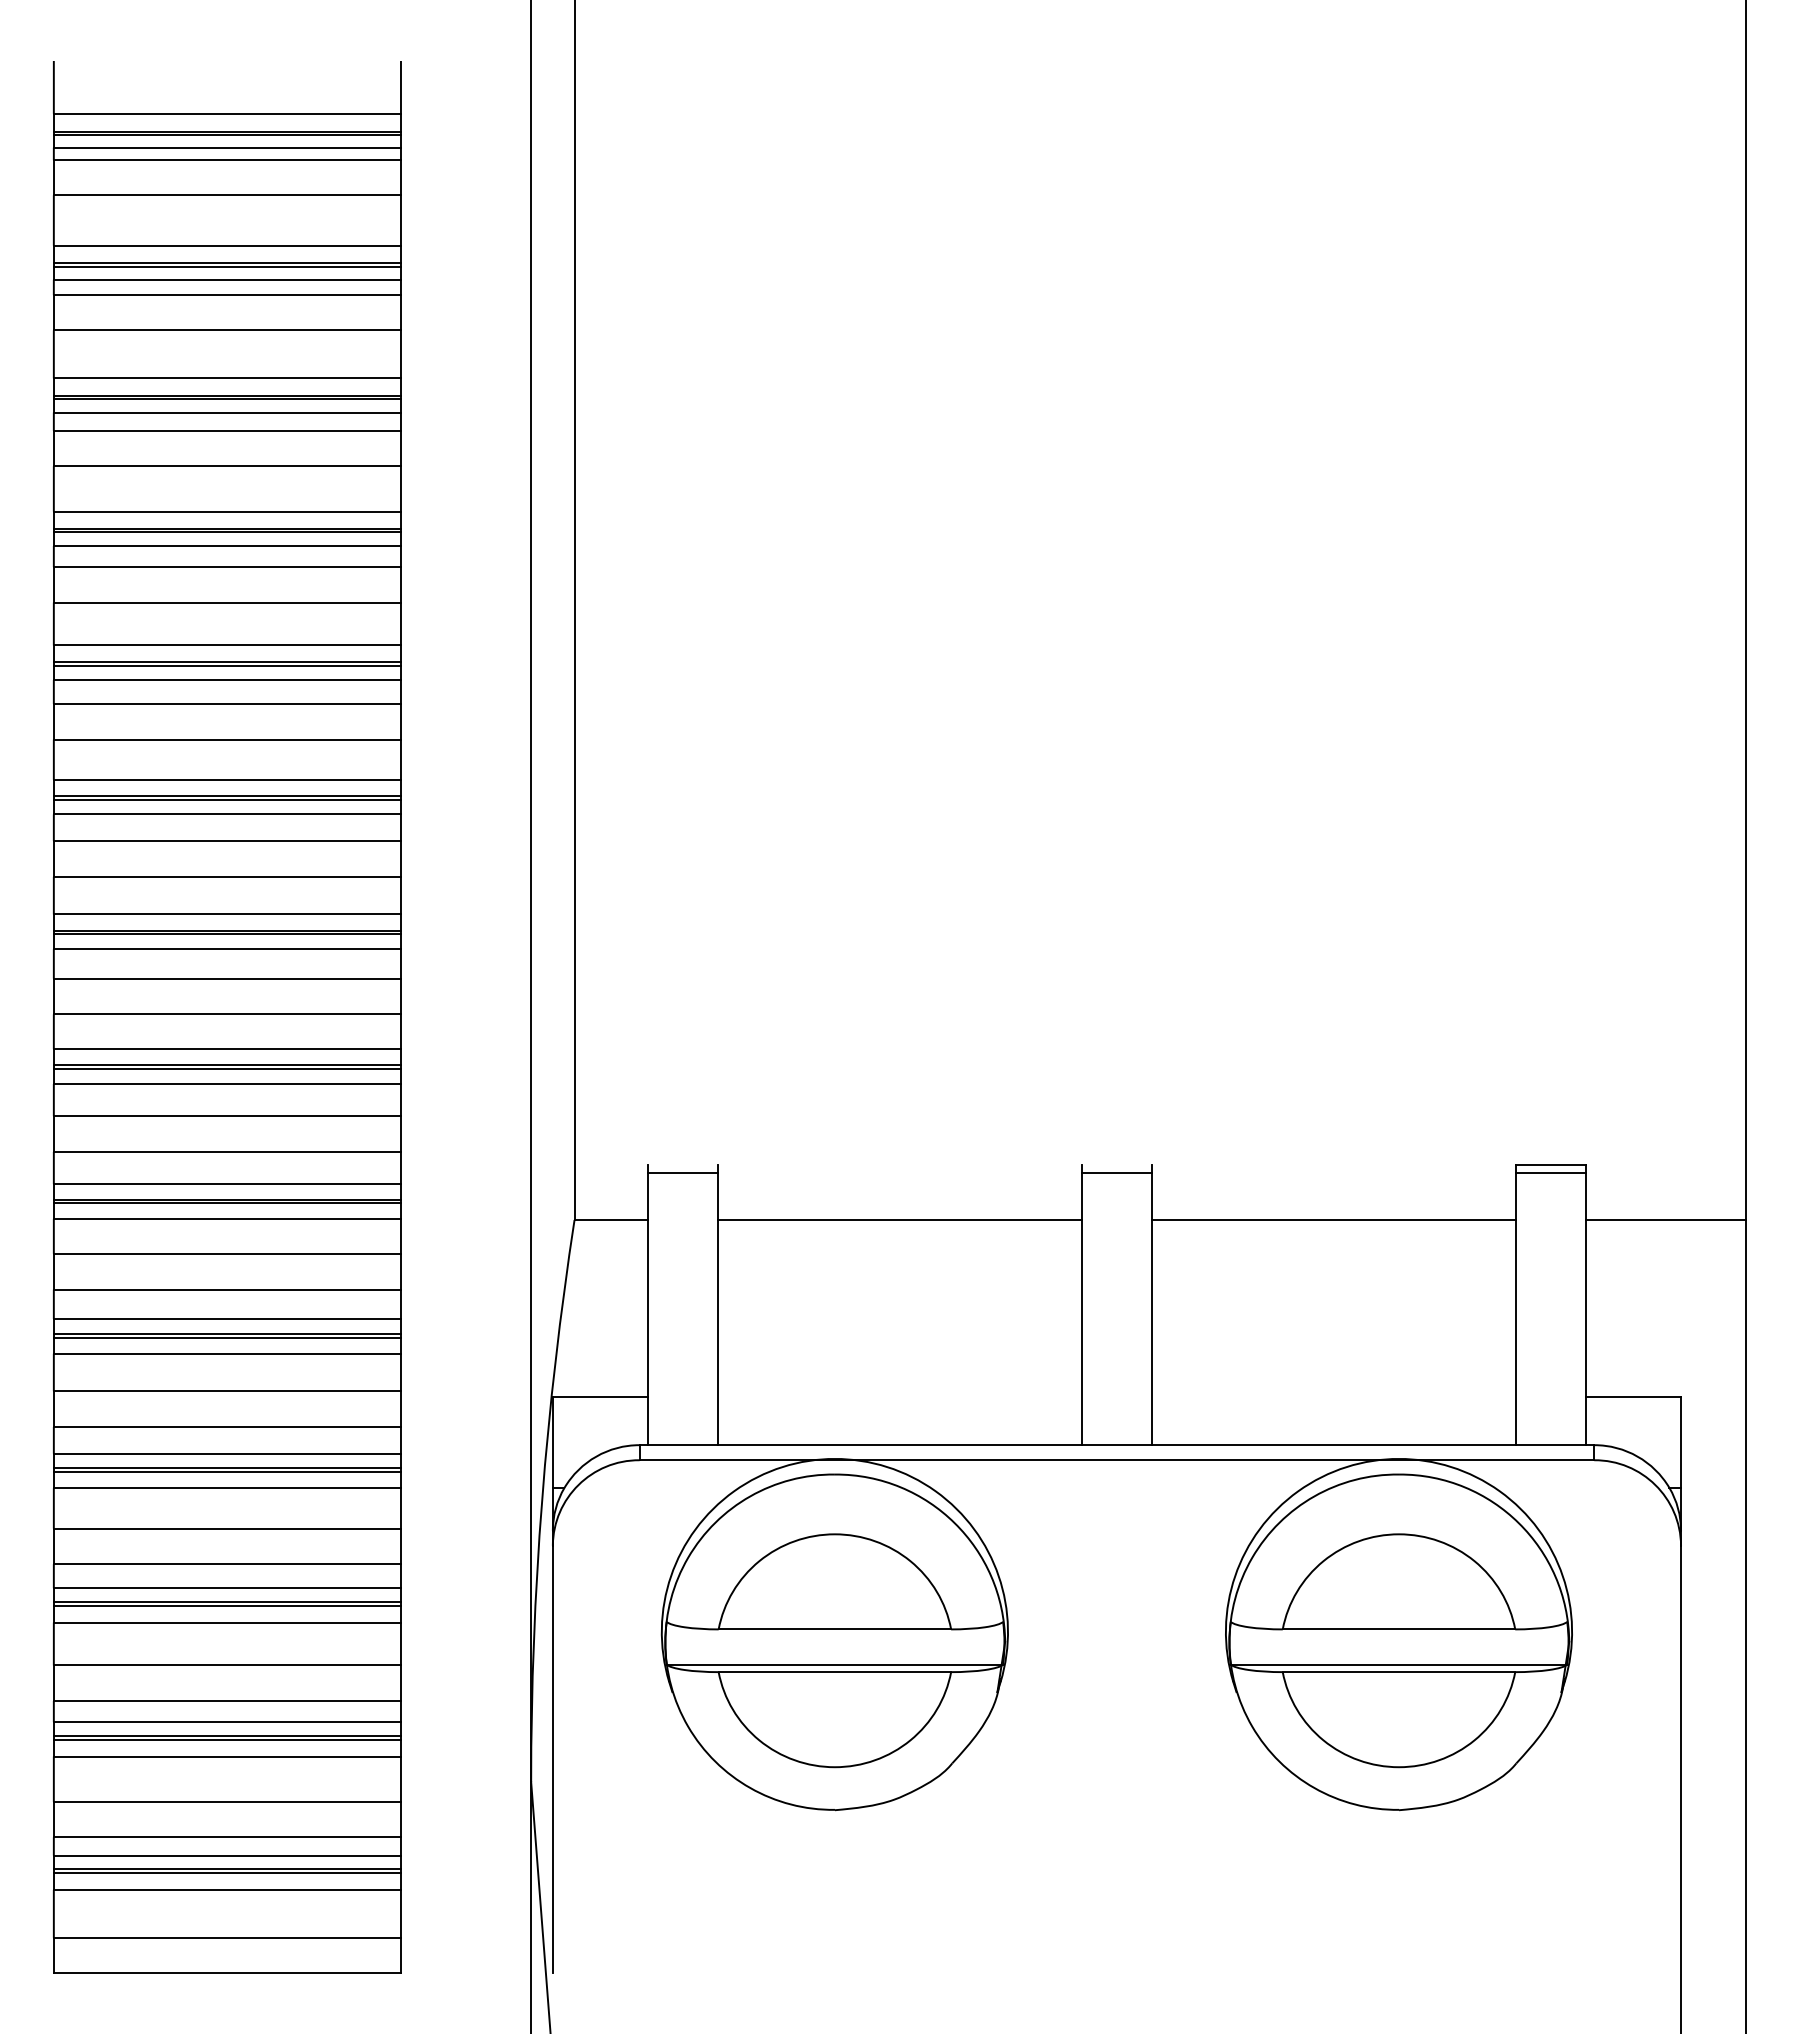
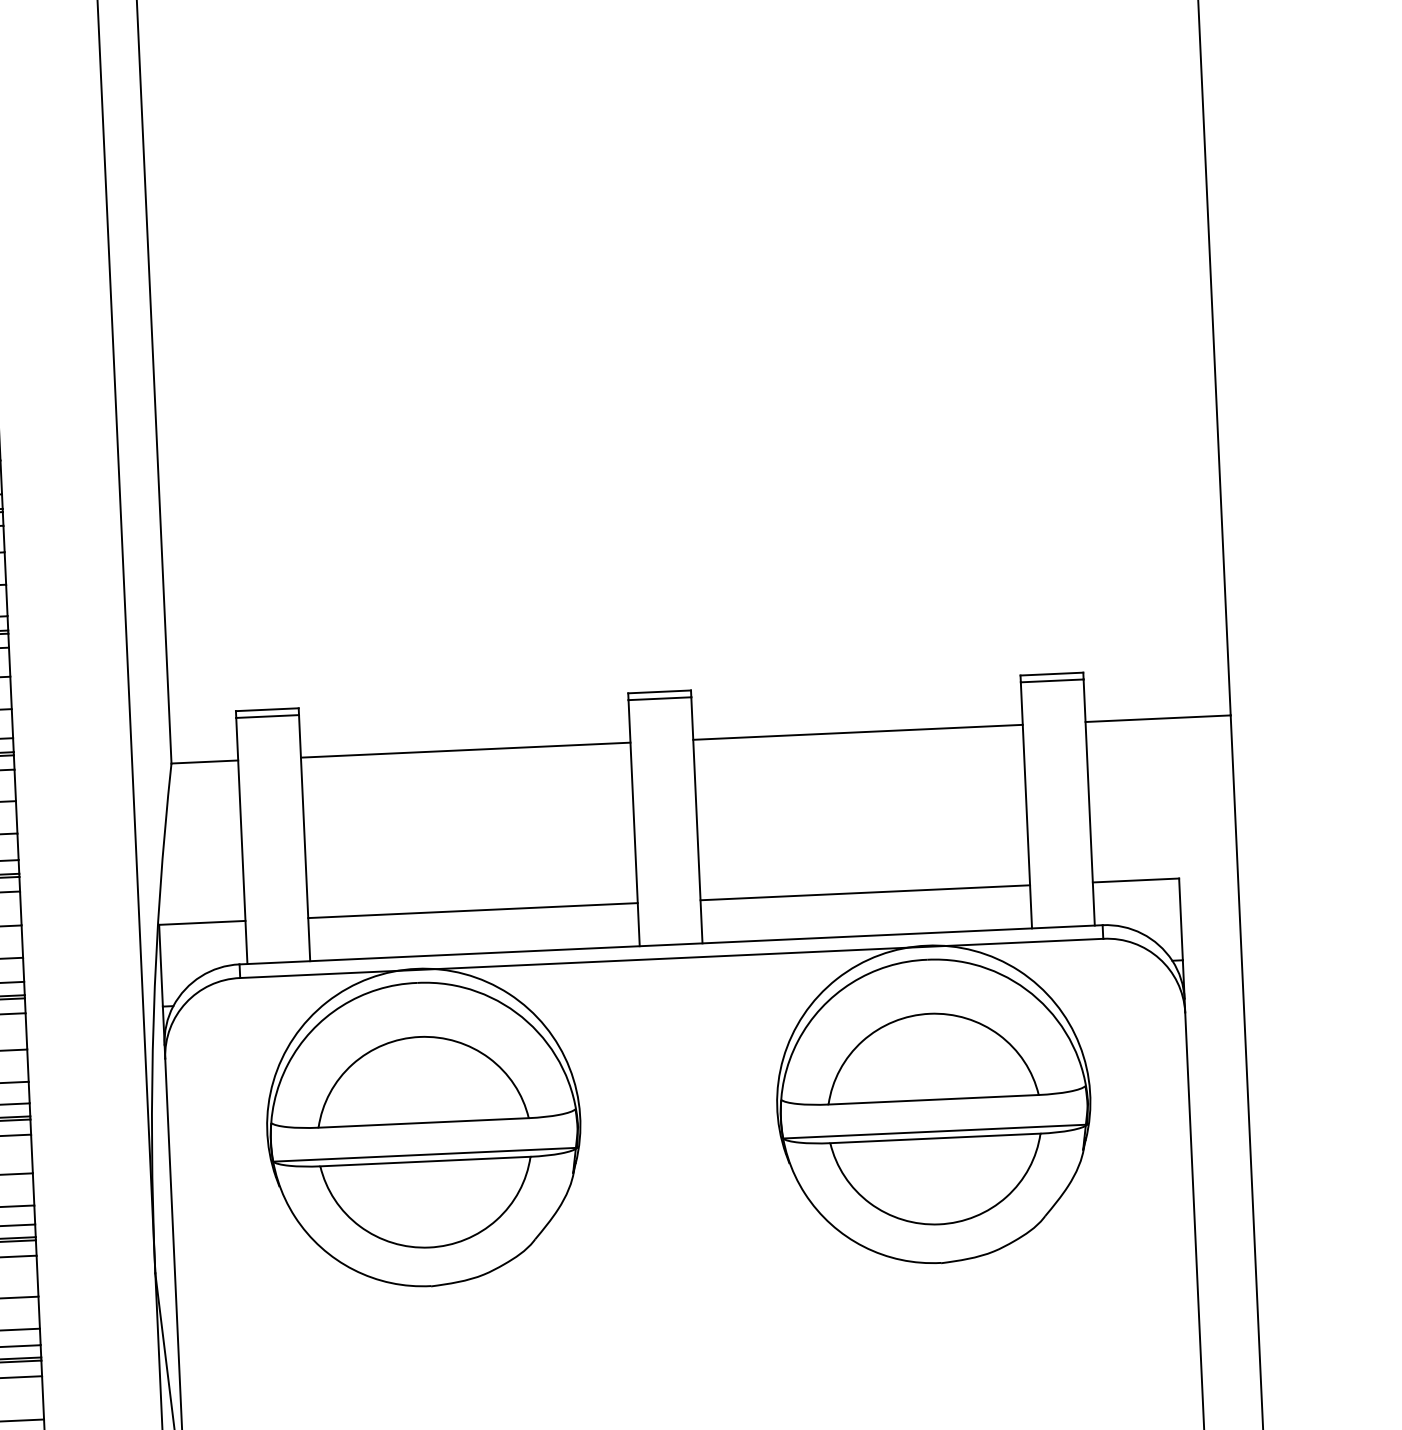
line: (682, 1165) -> (266, 709), added
line: (1116, 1165) -> (659, 691), added
line: (899, 1397) -> (472, 910), added
line: (1333, 1397) -> (864, 892), added

